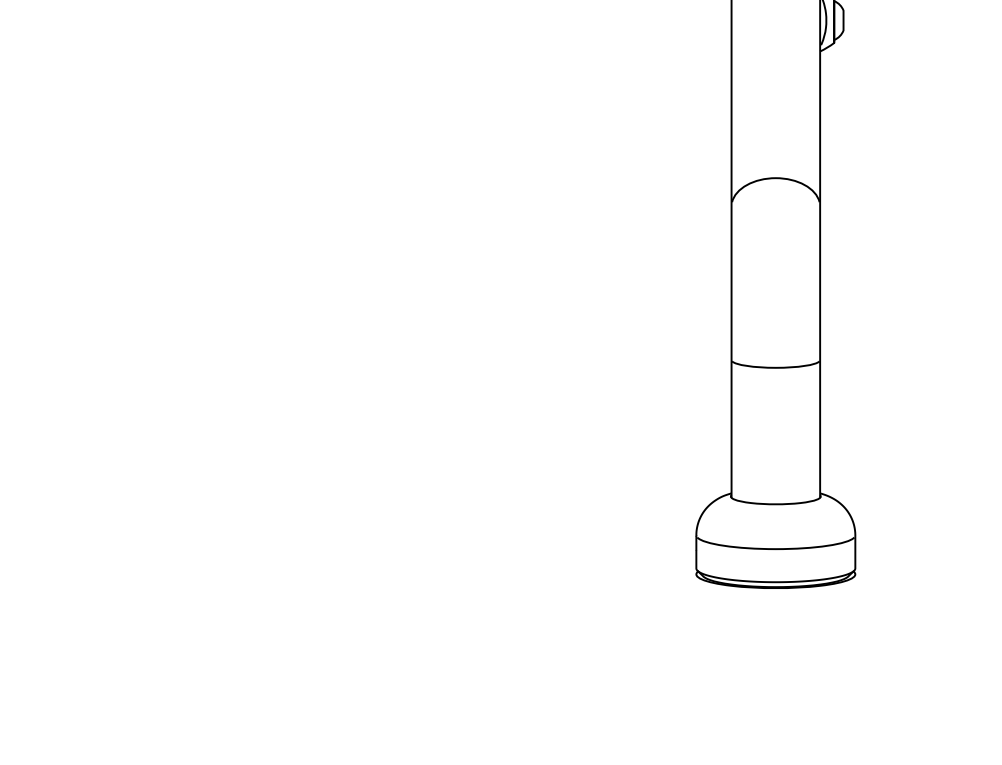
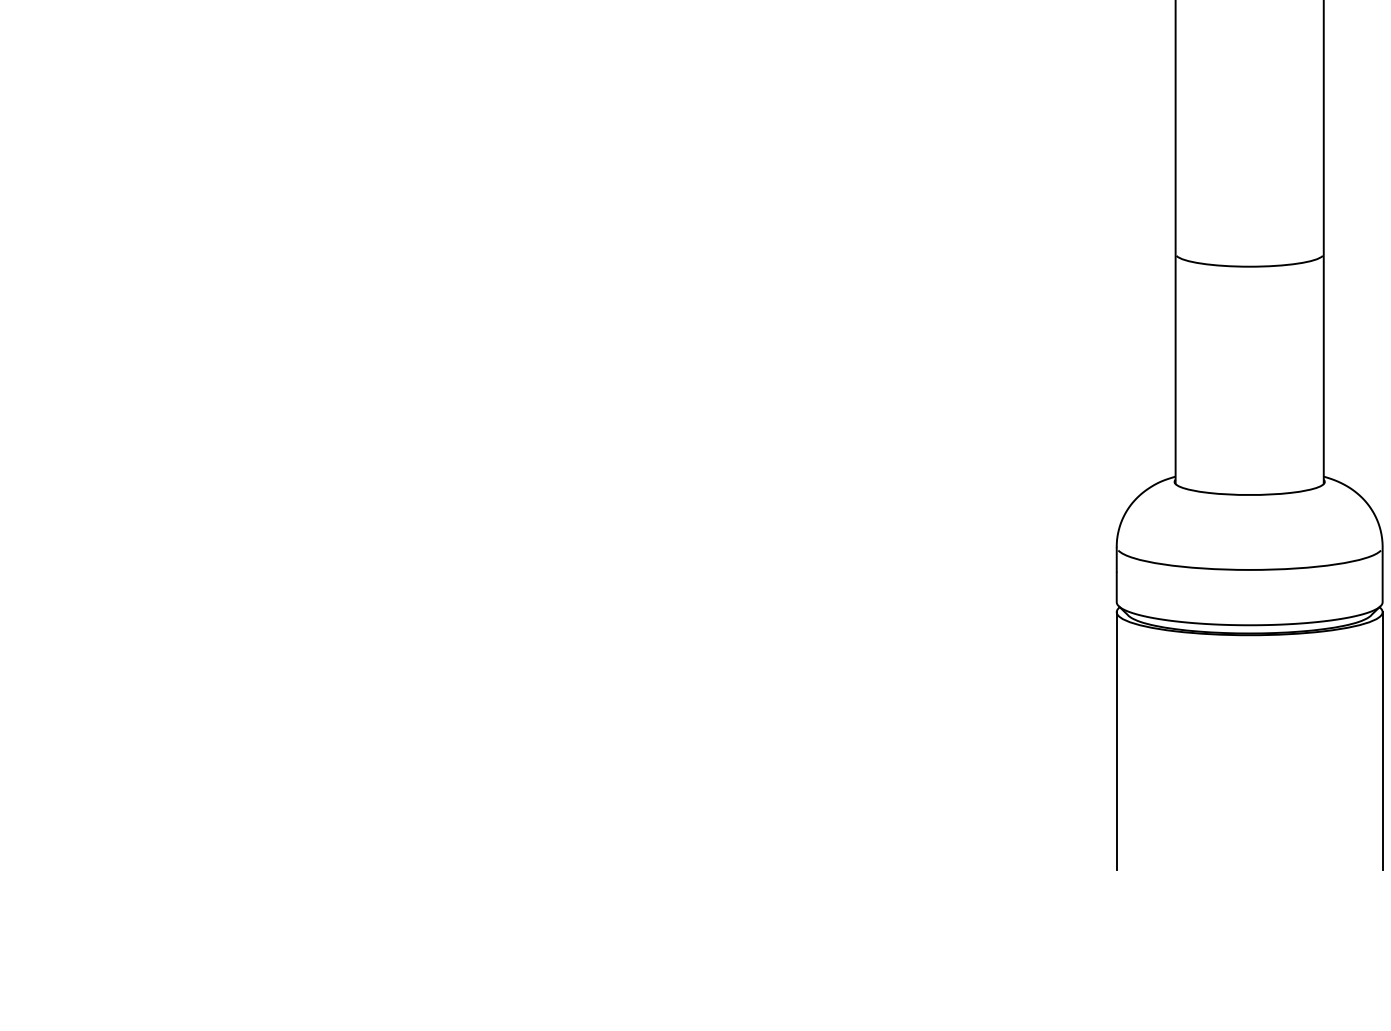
line: (696, 651) -> (1116, 741), added
line: (855, 651) -> (1382, 741), added

